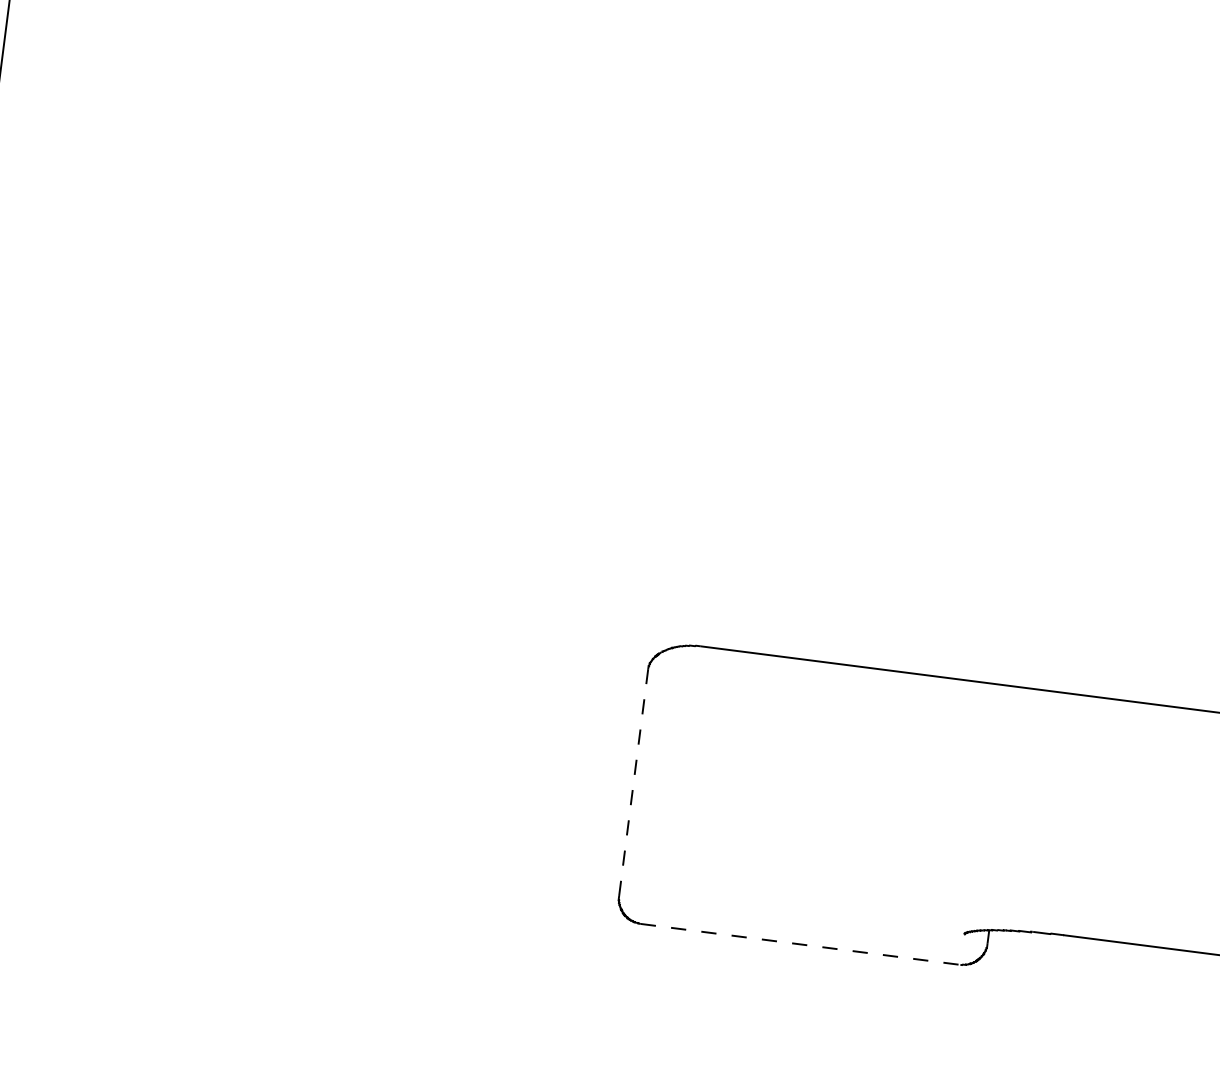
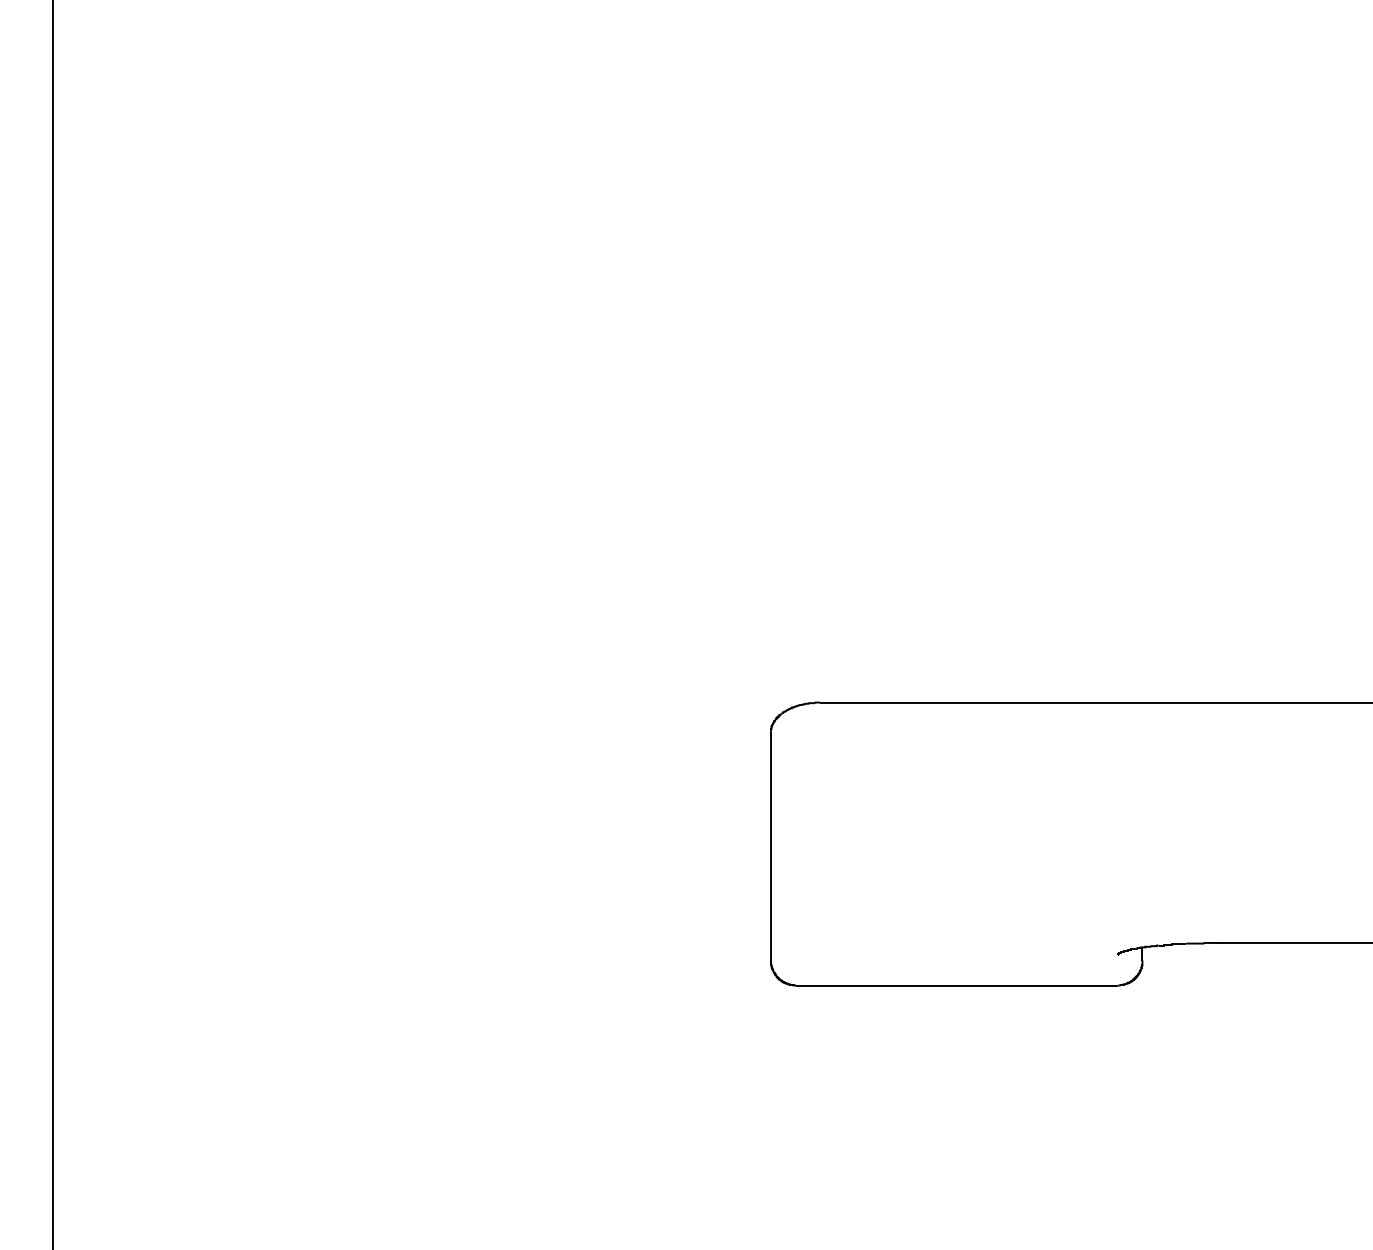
line: (633, 781) -> (770, 845), dashed -> solid
line: (801, 944) -> (957, 985), dashed -> solid

